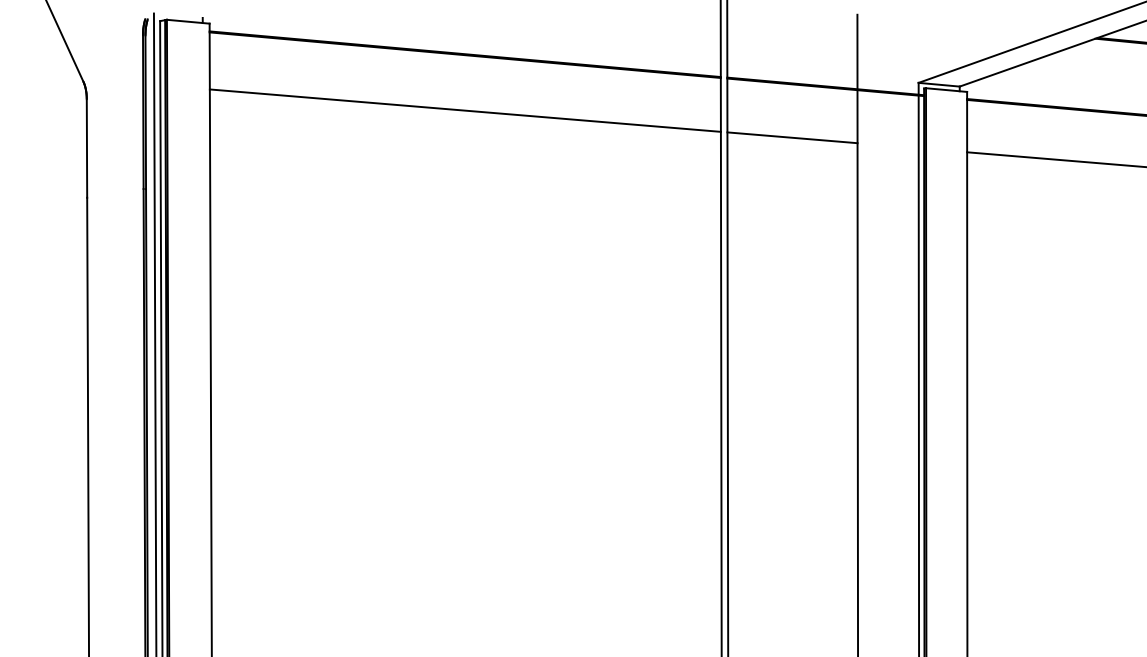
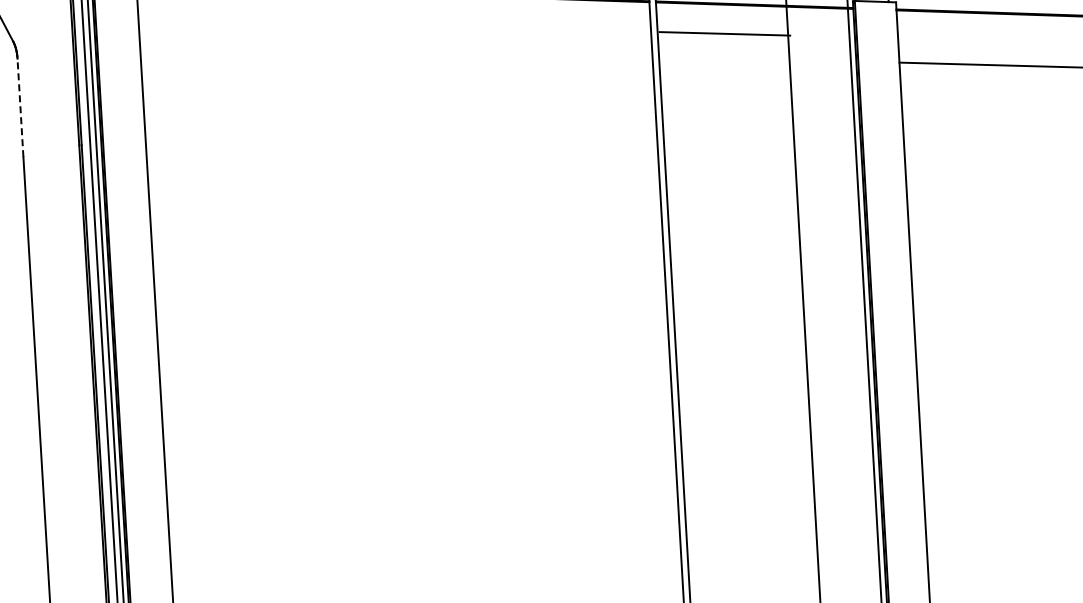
line: (464, 110) -> (395, 48), removed
line: (792, 137) -> (724, 33), moved
line: (86, 147) -> (19, 107), solid -> dashed

